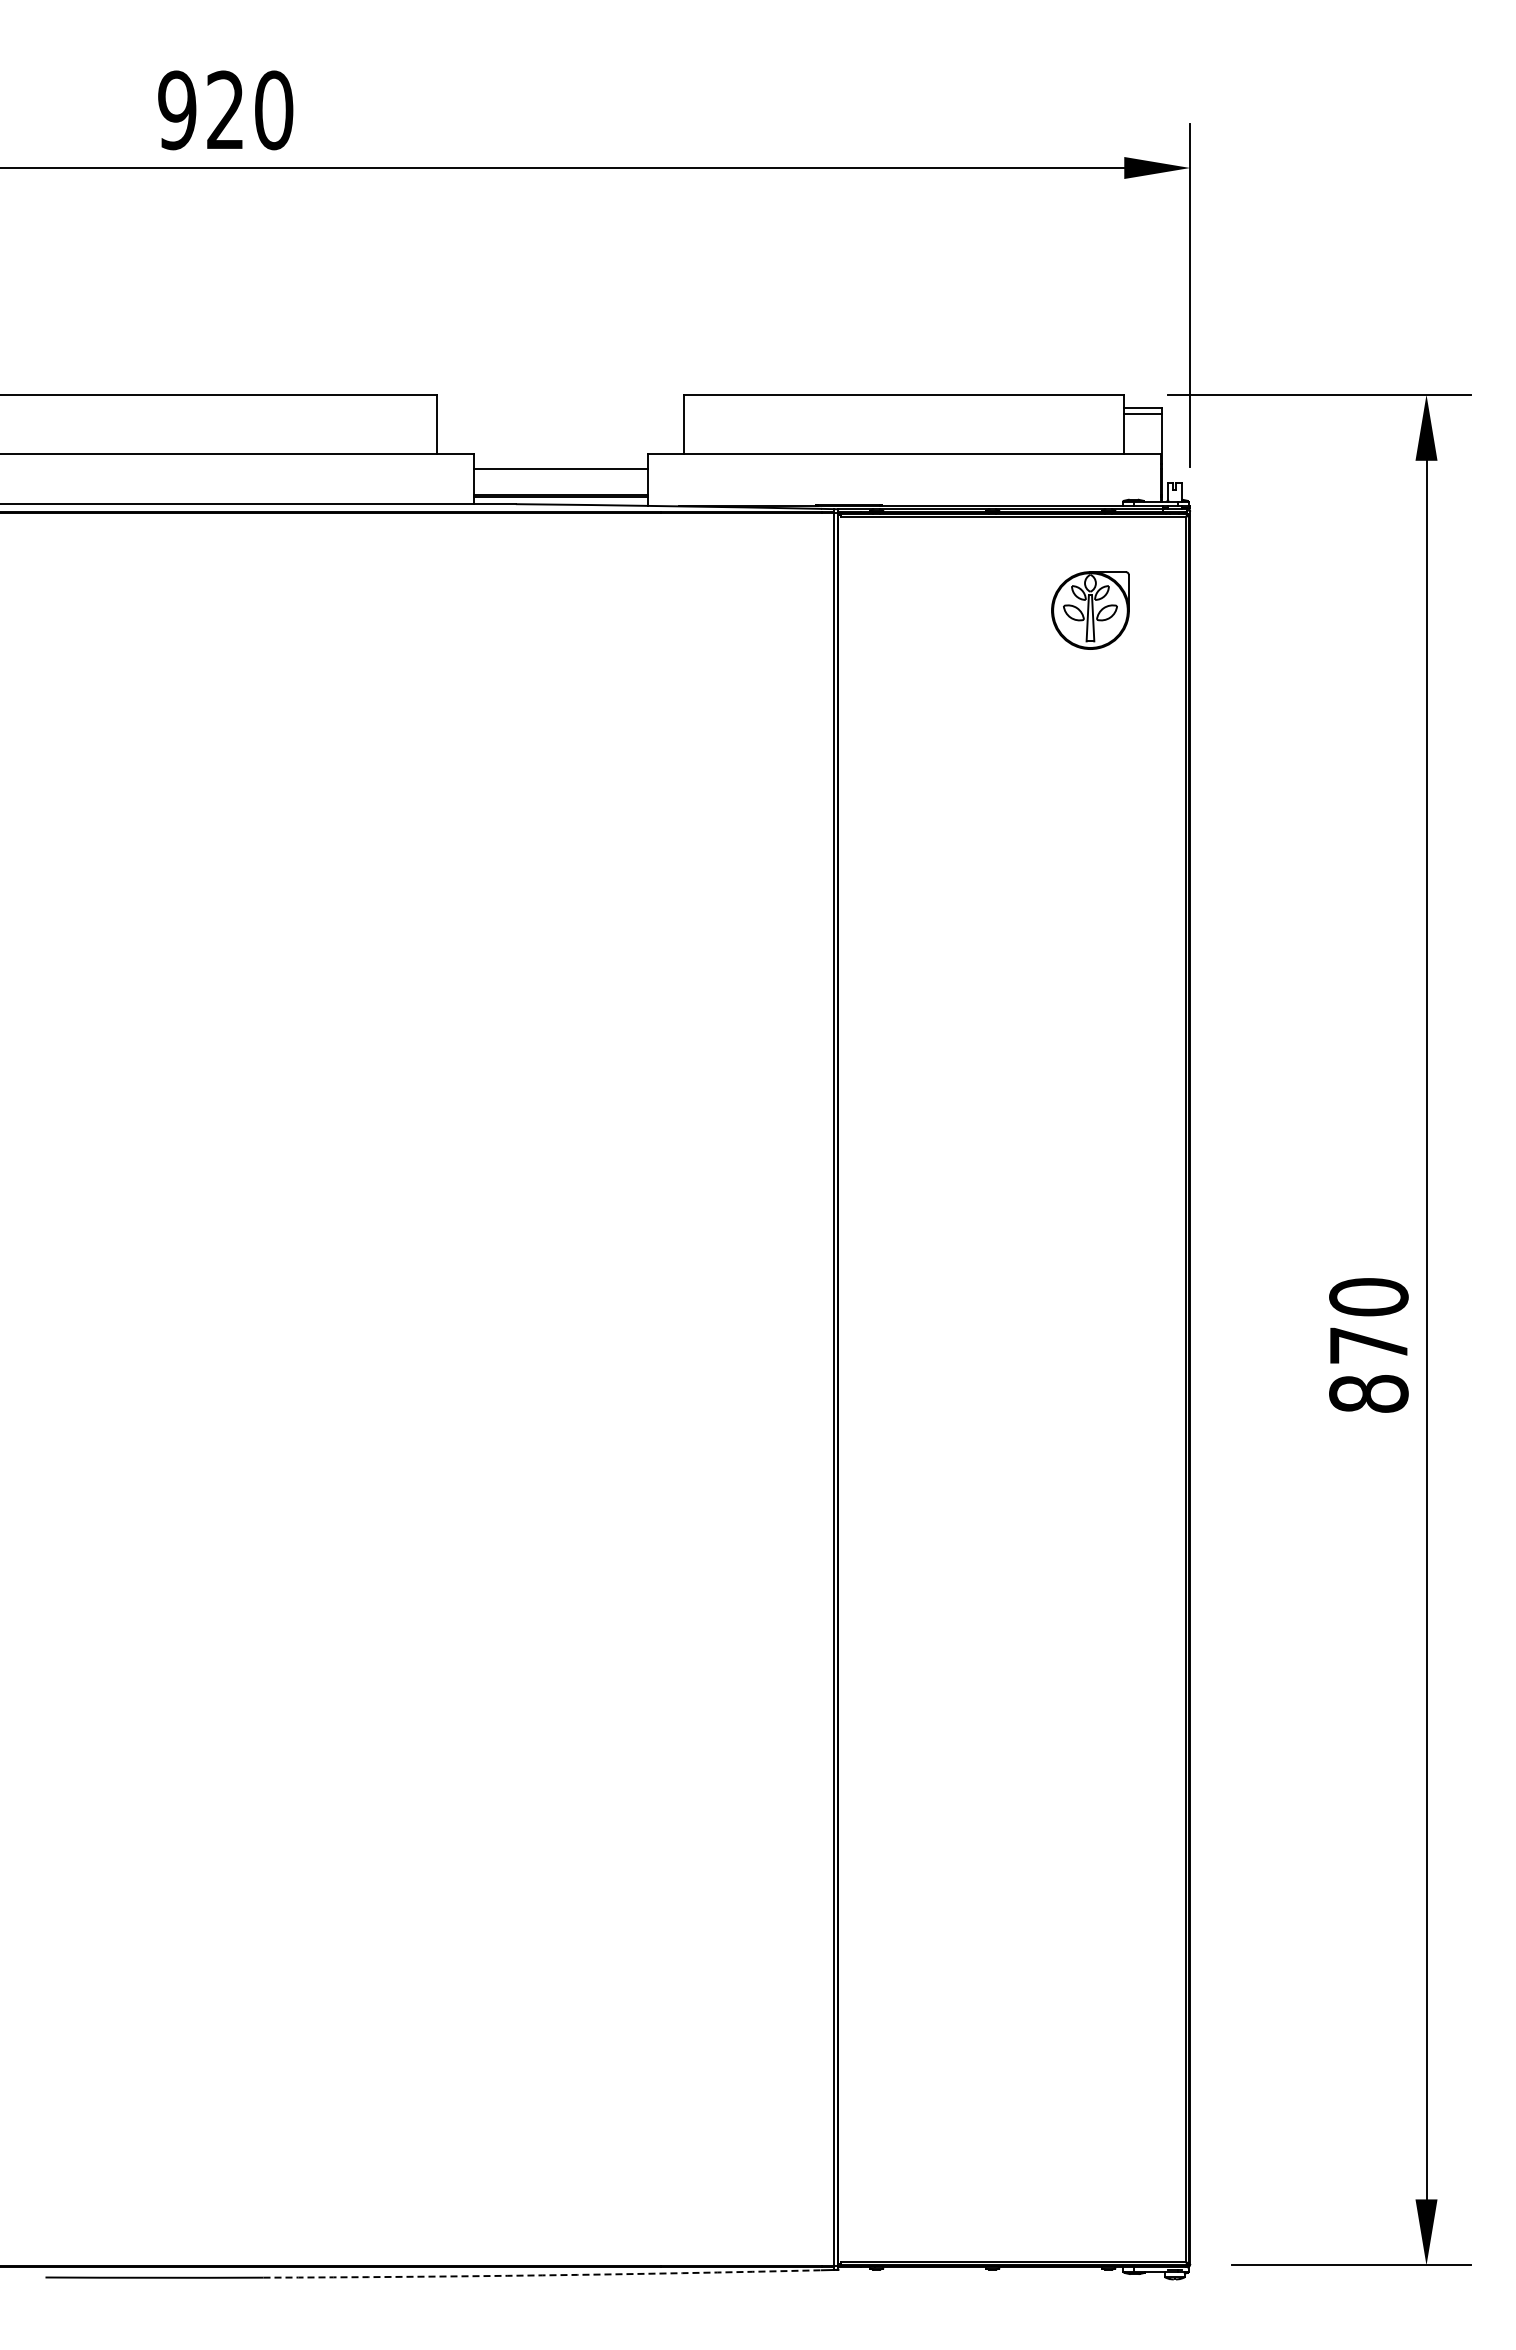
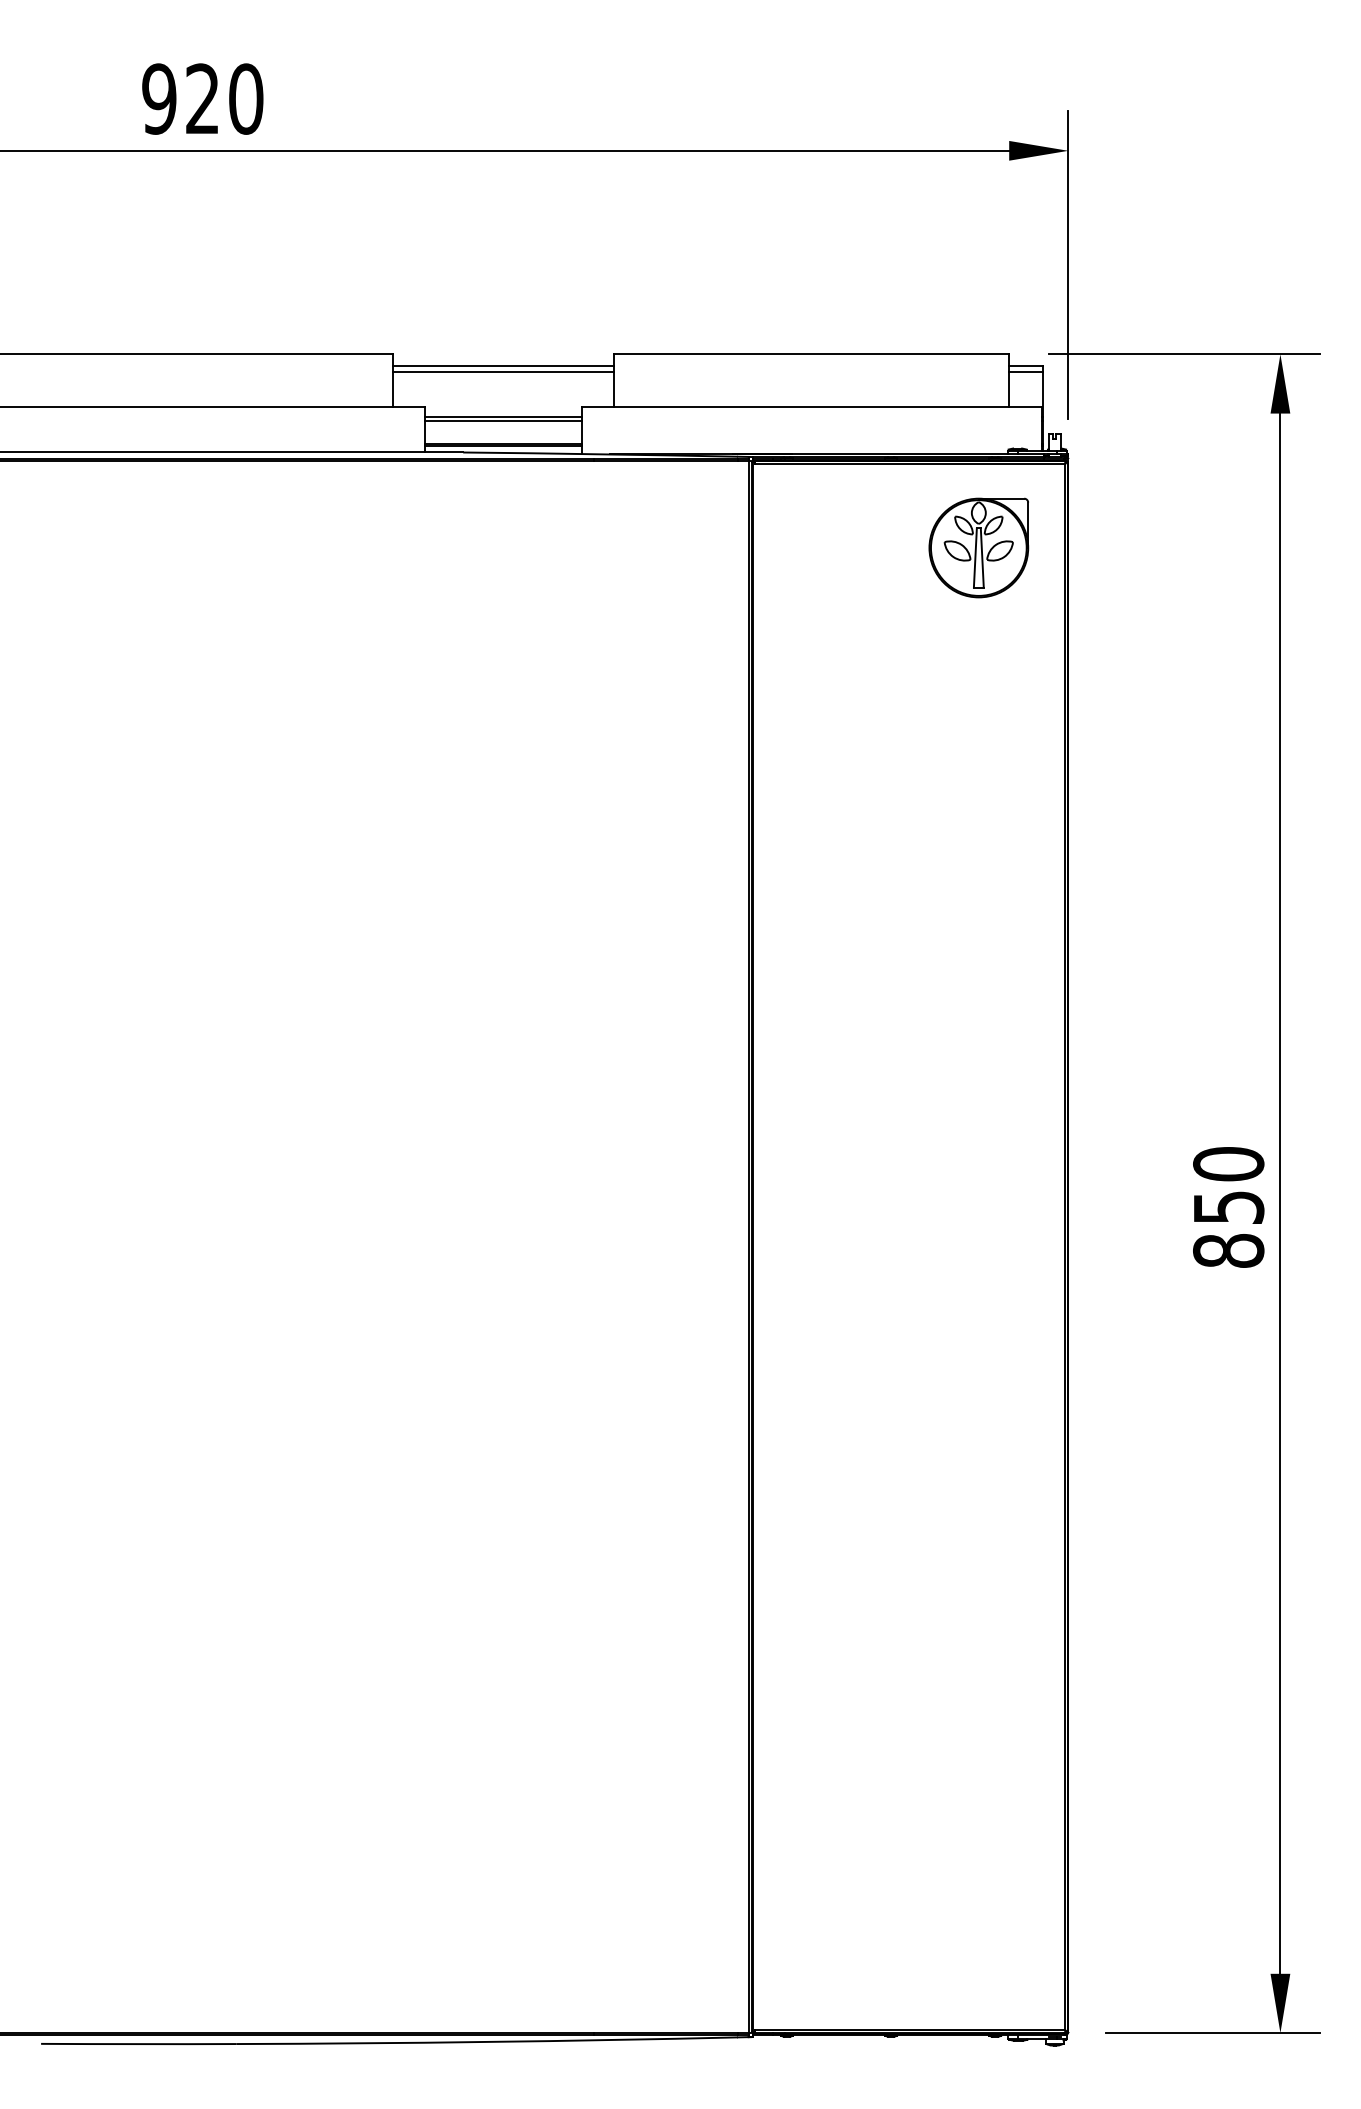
line: (560, 407) -> (503, 365), added
line: (560, 414) -> (503, 372), added
line: (560, 464) -> (503, 416), added
part: (1090, 610) -> (978, 547), size x1.43
text: (1369, 1345) -> (1229, 1207), 870 -> 850
arc: (542, 2275) -> (487, 2042), dashed -> solid

